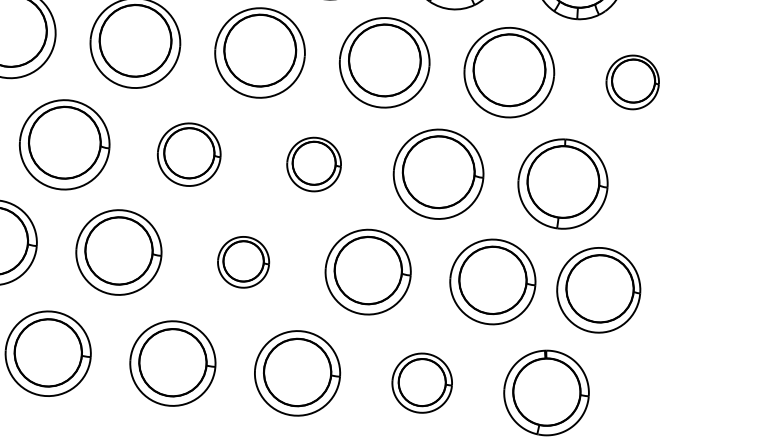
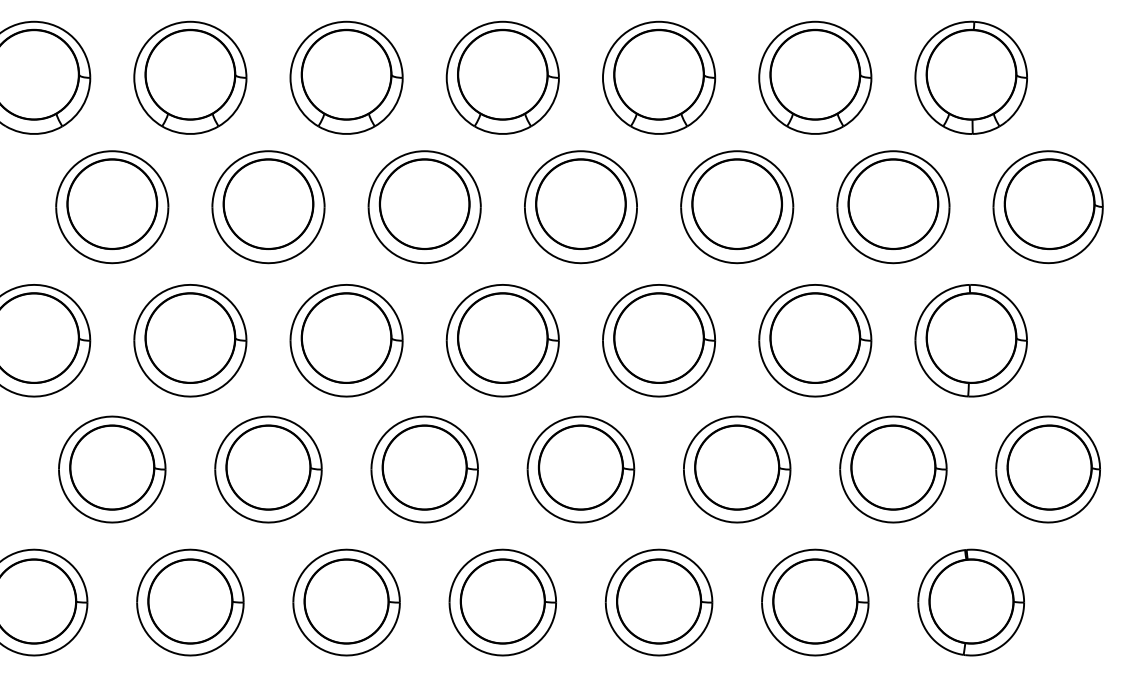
part: (632, 82) -> (1047, 207), size x1.67
part: (189, 154) -> (502, 340), size x1.43
part: (314, 164) -> (659, 340), size x1.67
part: (243, 262) -> (580, 469), size x1.67
part: (598, 290) -> (1047, 469), moved
part: (422, 383) -> (815, 602), size x1.43

